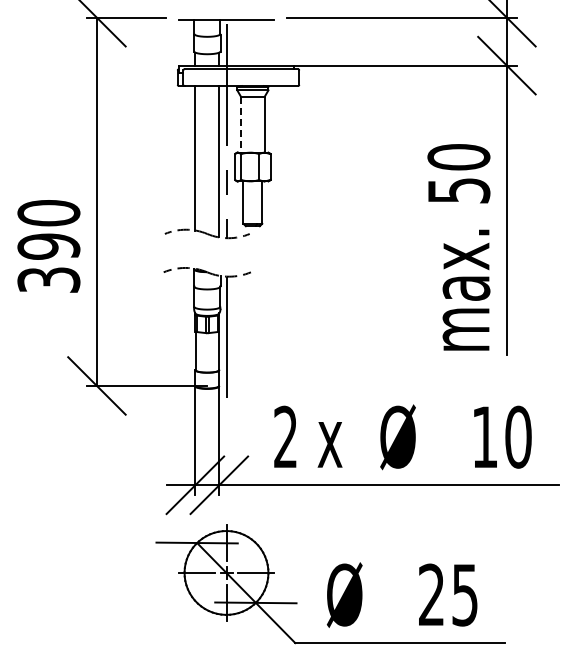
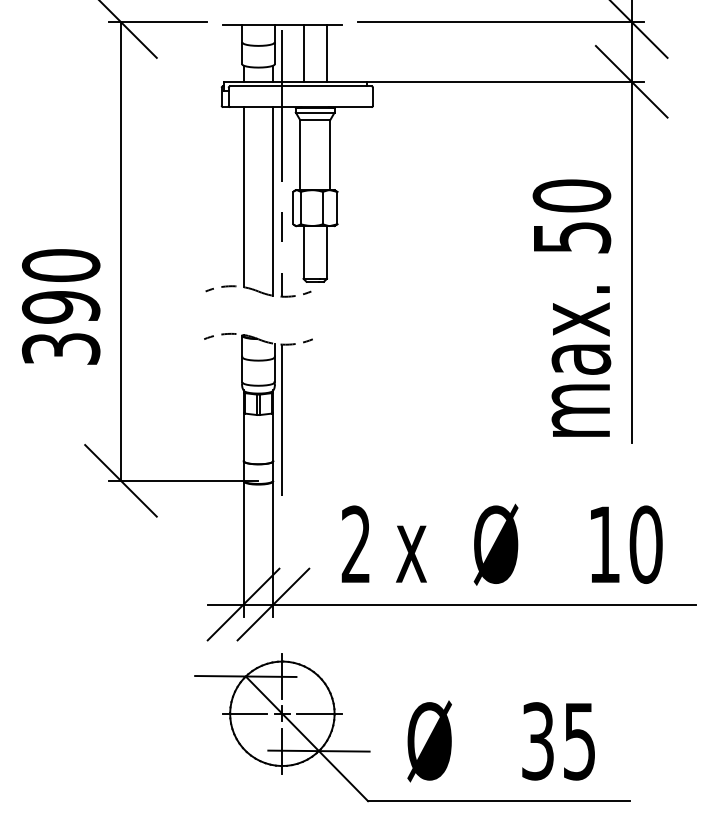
line: (243, 42) -> (303, 52), added
line: (262, 42) -> (327, 52), added
line: (240, 125) -> (299, 156), dashed -> solid
text: (431, 594) -> (537, 740), 25 -> 35

